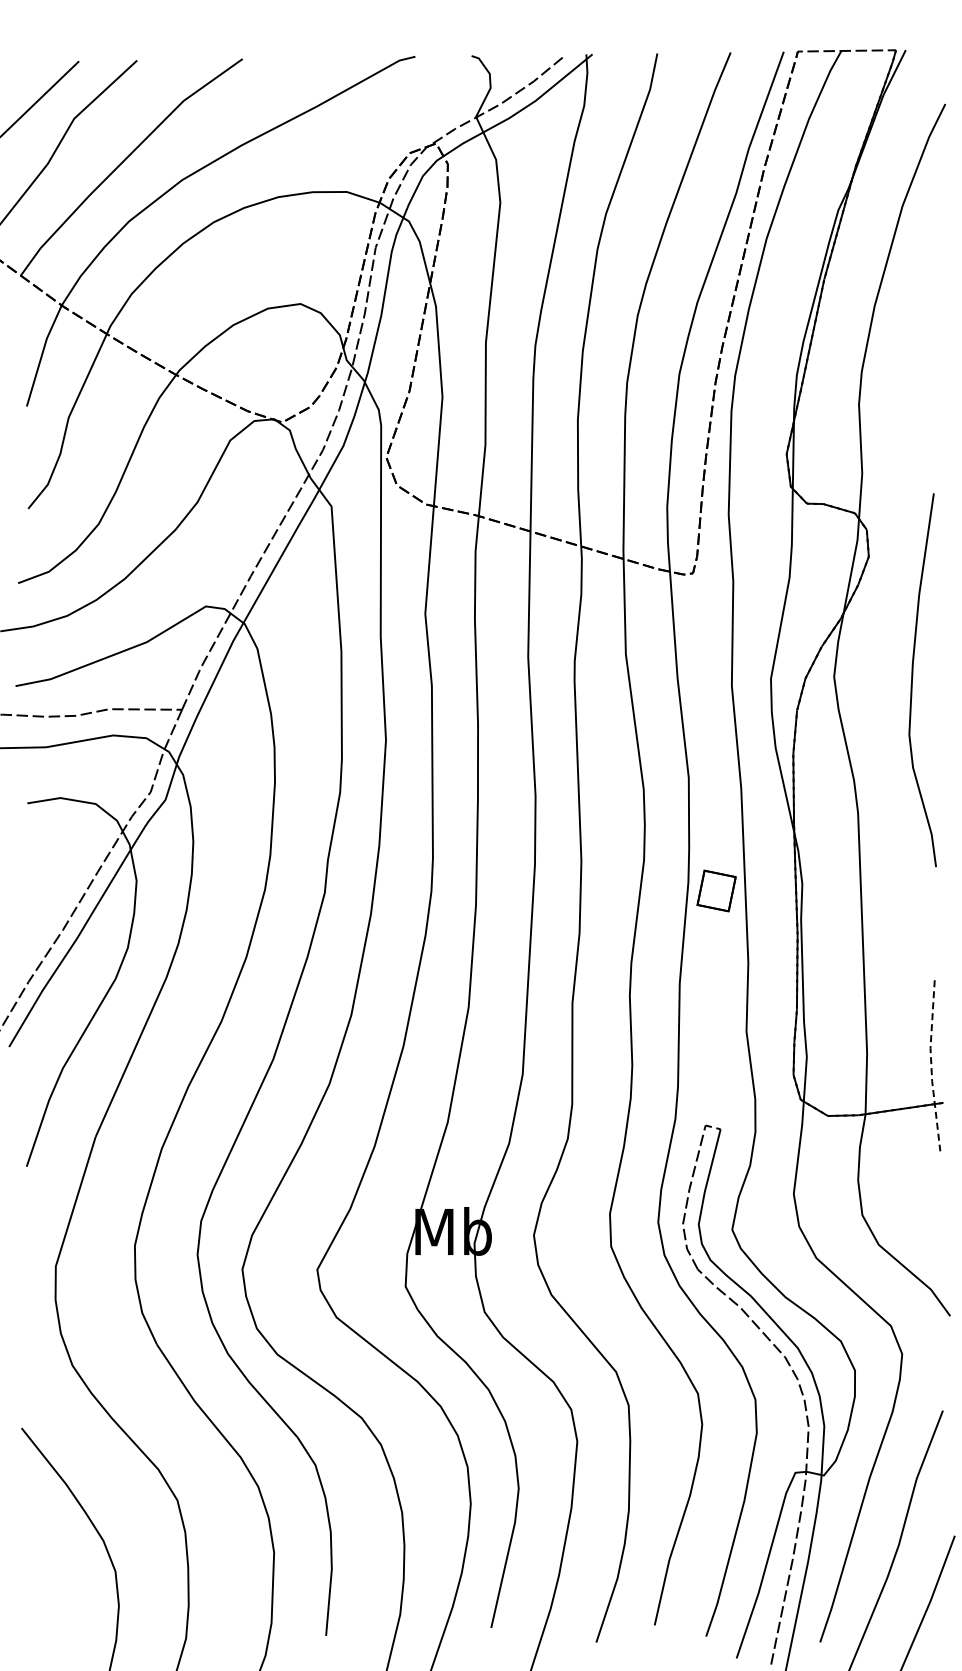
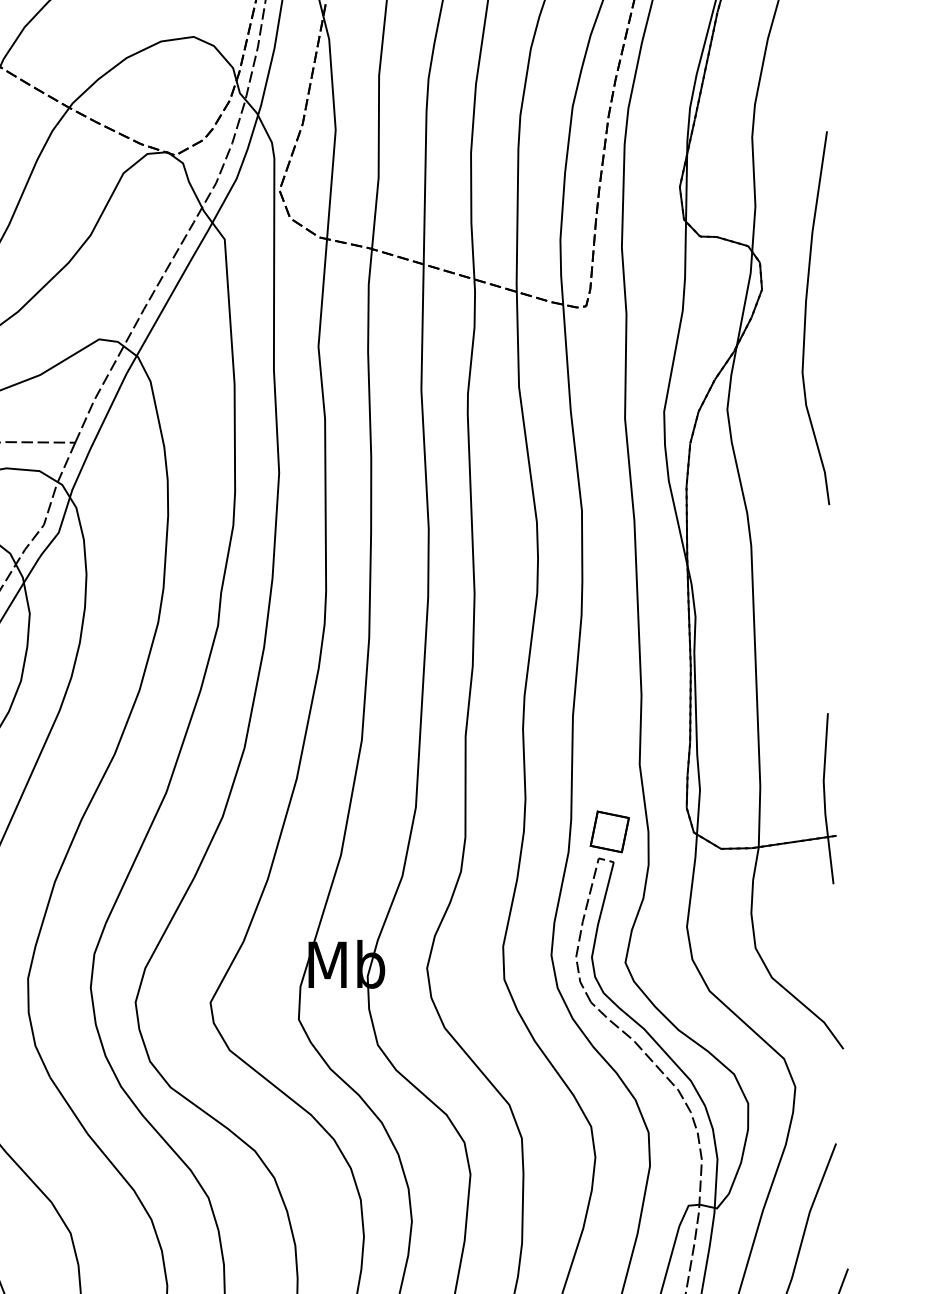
curve: (913, 677) -> (806, 315), moved
part: (716, 890) -> (609, 831), moved
line: (931, 1065) -> (824, 798), dashed -> solid

